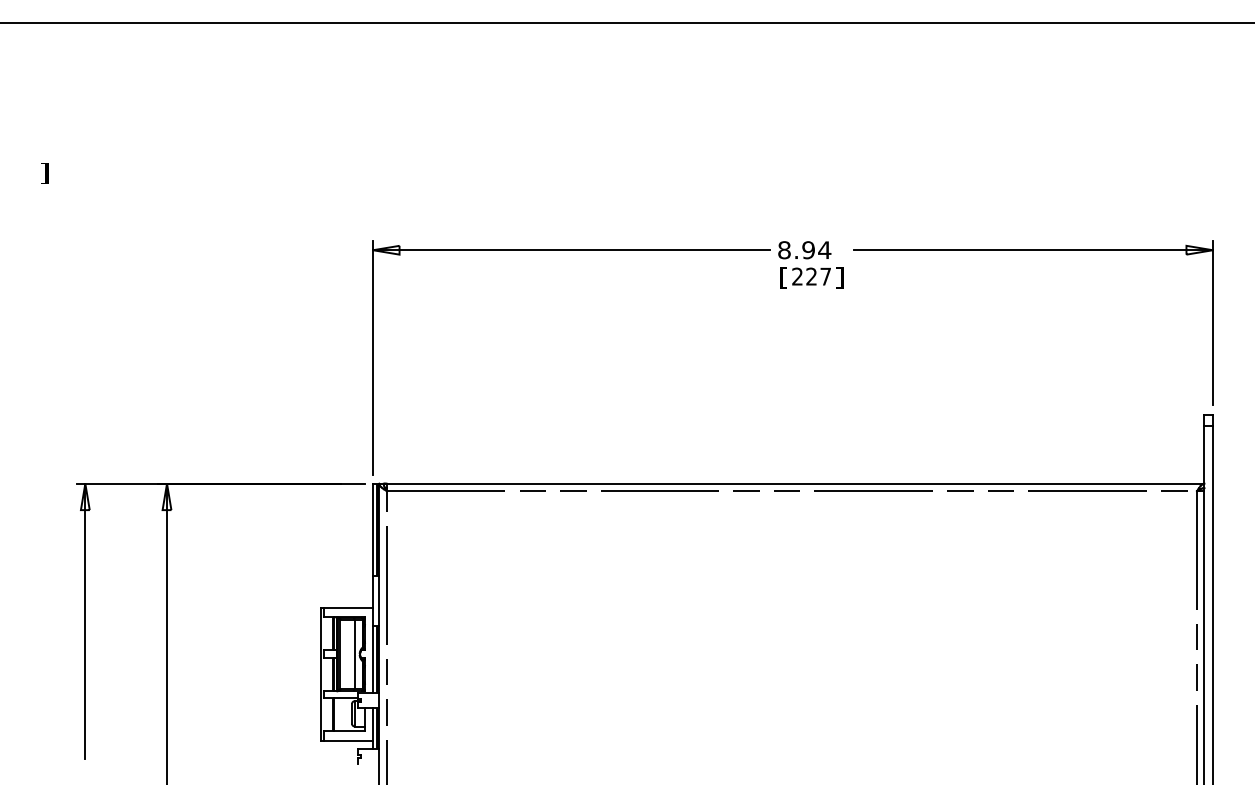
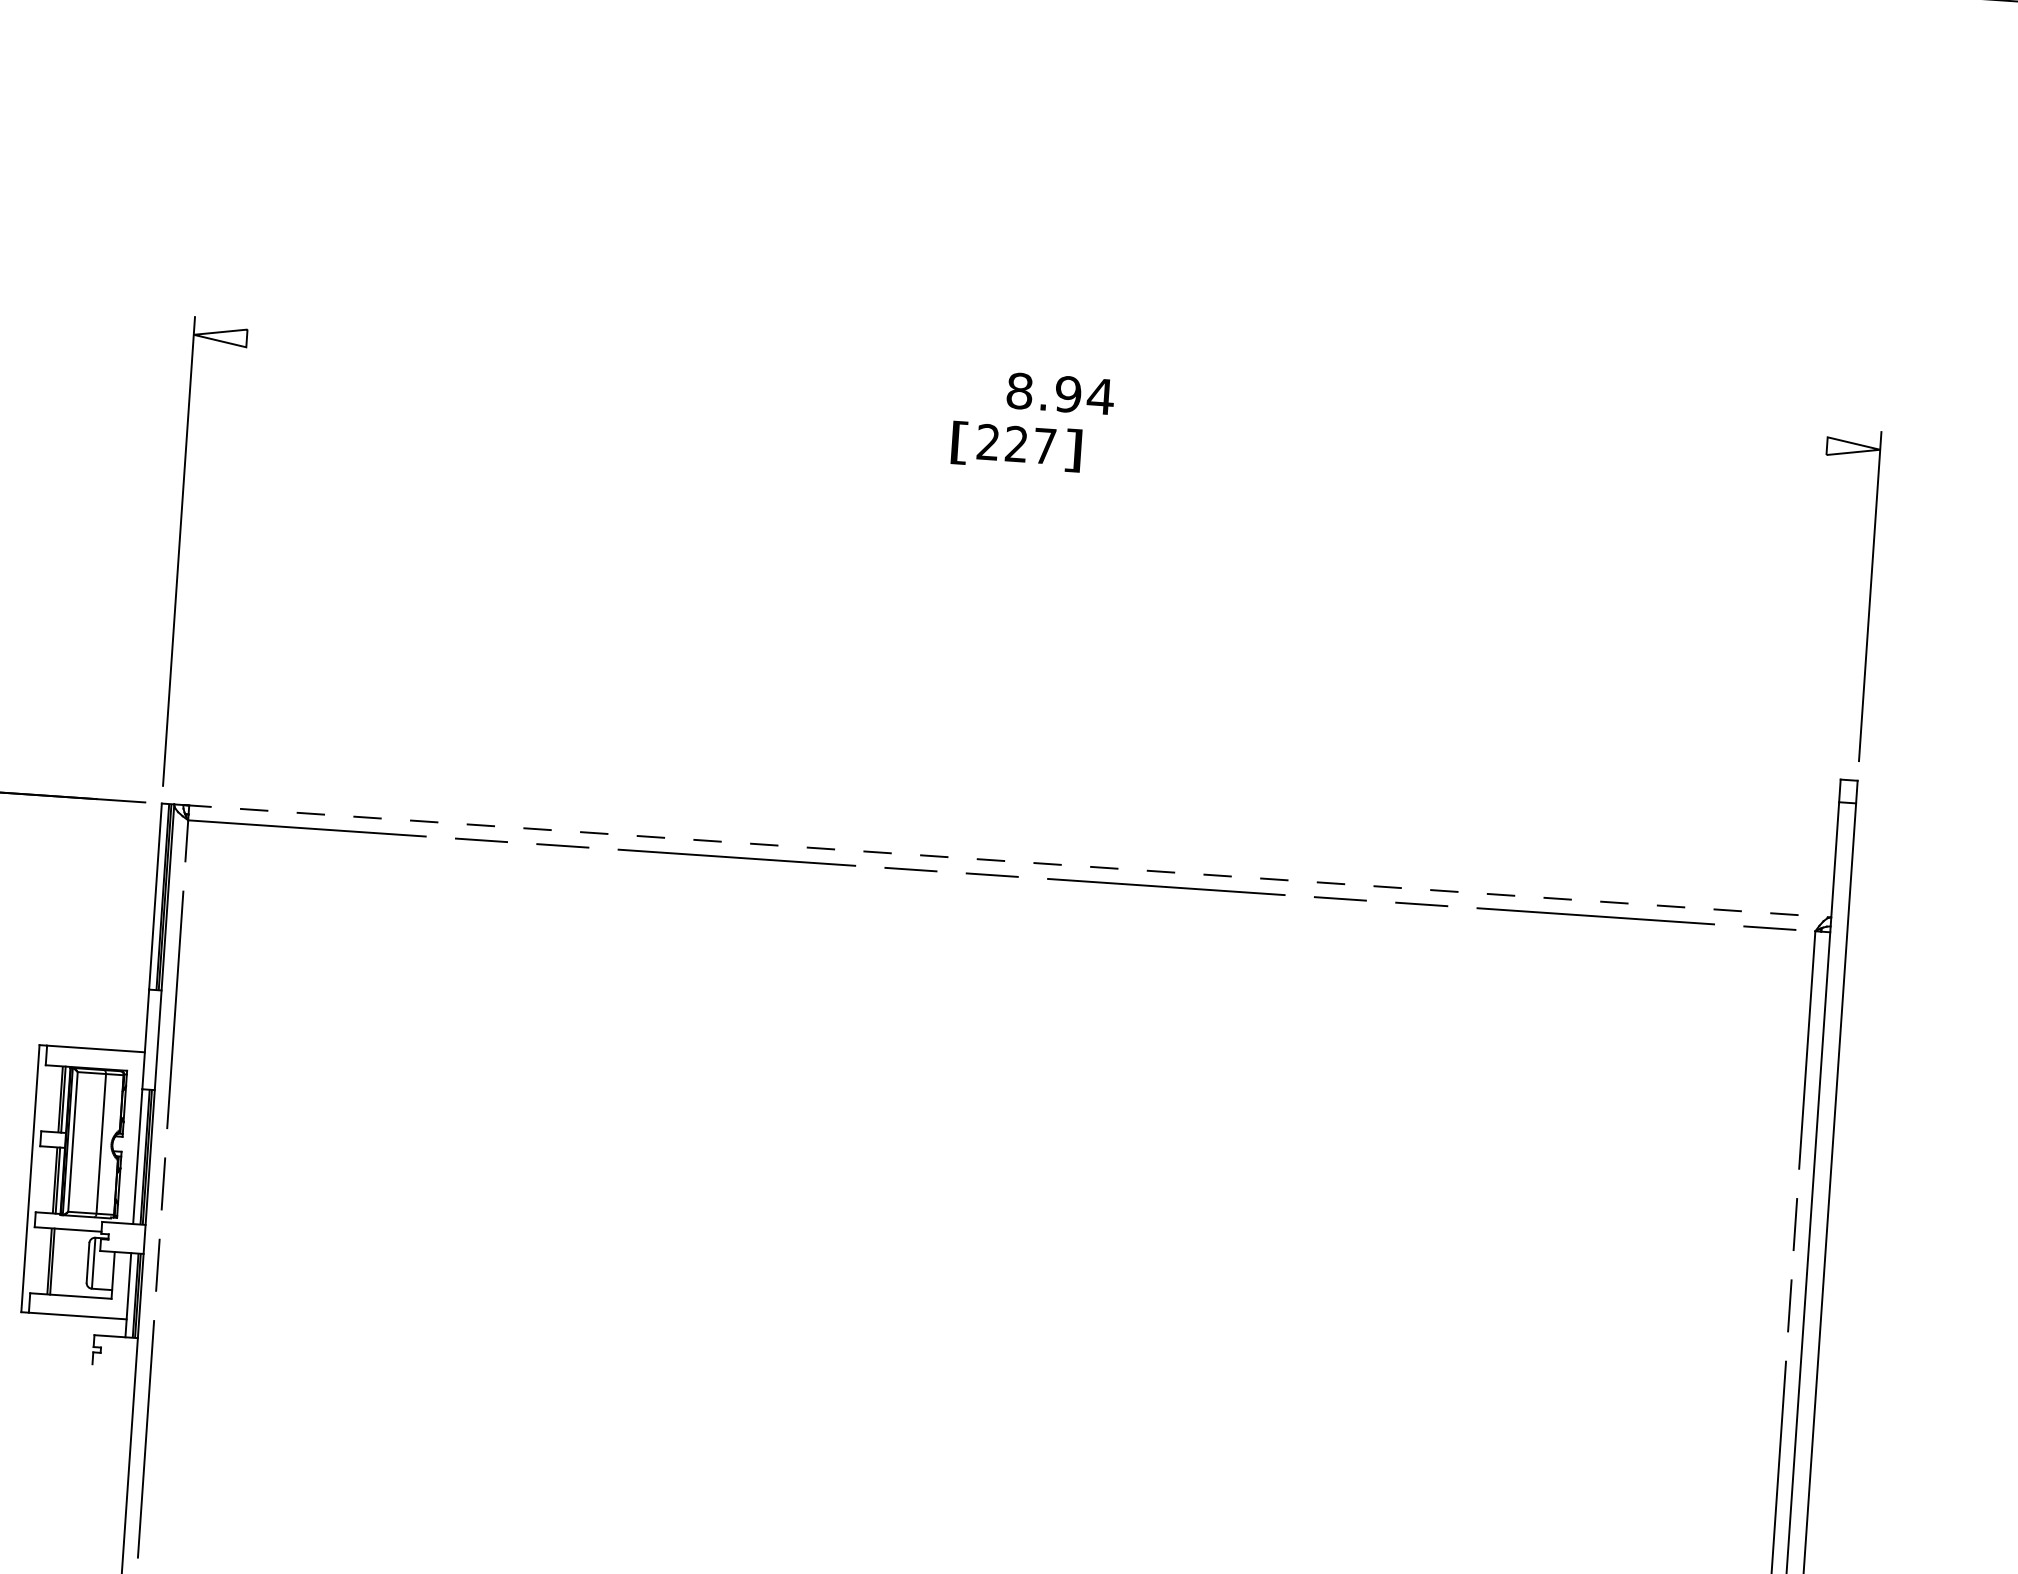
line: (571, 250) -> (592, 362), removed
line: (1032, 250) -> (1517, 425), removed
text: (811, 277) -> (1016, 445), moved
line: (794, 483) -> (1008, 860), solid -> dashed

